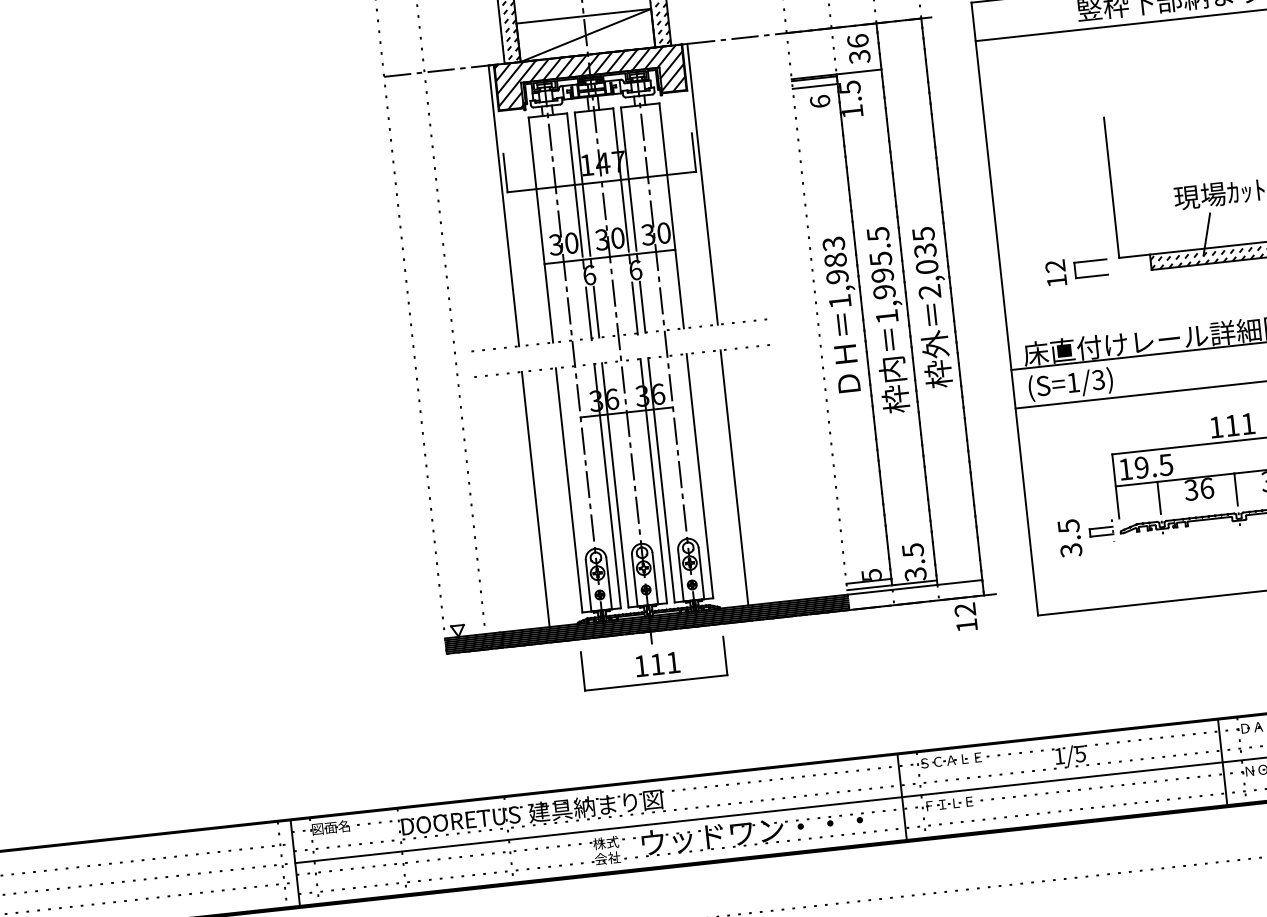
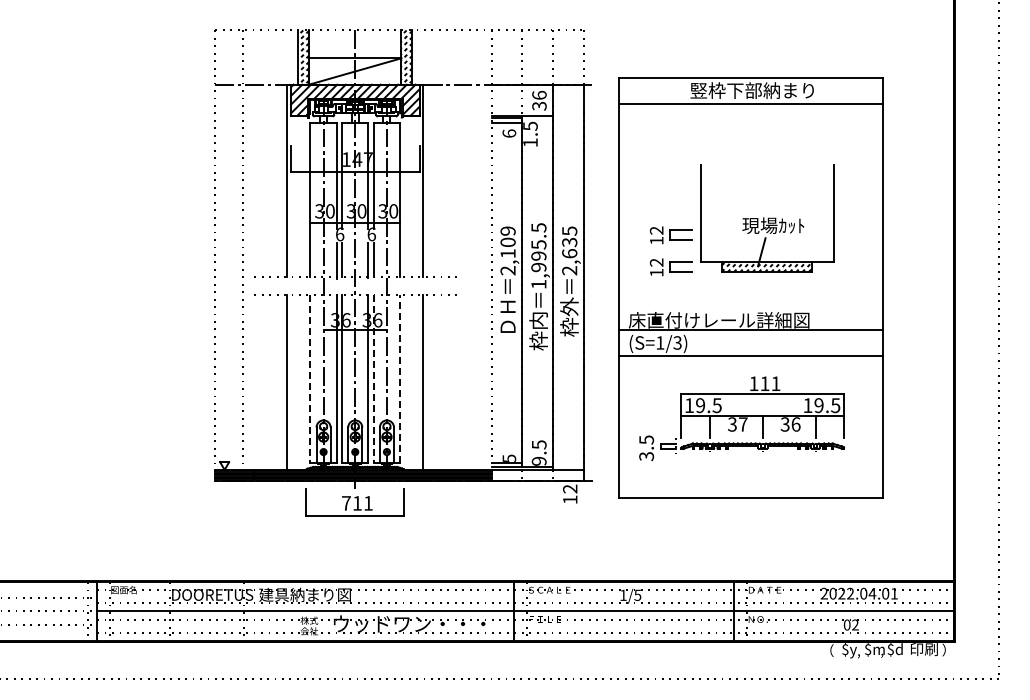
part: (1071, 224) -> (670, 235), added
text: (926, 266) -> (569, 253), 2,035 -> 2,635
text: (836, 272) -> (507, 250), 1,983 -> 2,109
line: (700, 475) -> (400, 378), solid -> dashed
line: (661, 479) -> (373, 378), solid -> dashed
text: (1207, 488) -> (743, 424), 36 -> 37
line: (569, 489) -> (310, 378), solid -> dashed
text: (915, 573) -> (539, 460), 3.5 -> 9.5
text: (641, 666) -> (346, 503), 111 -> 711

